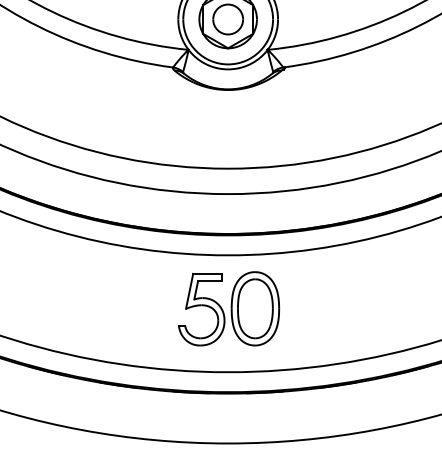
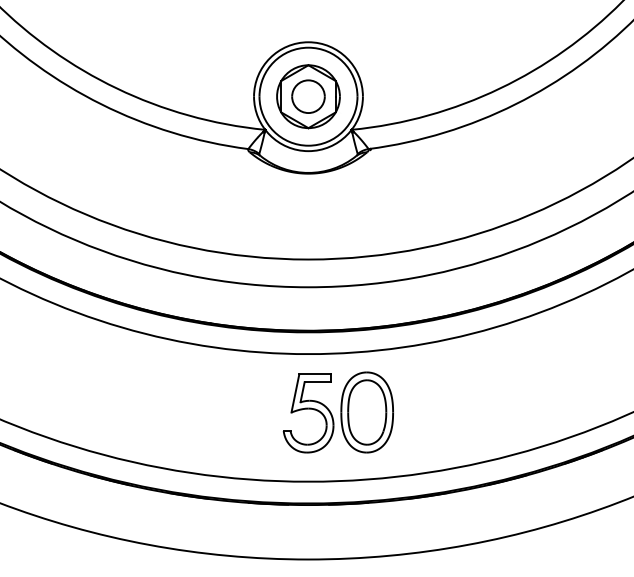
part: (228, 308) -> (337, 412), moved

